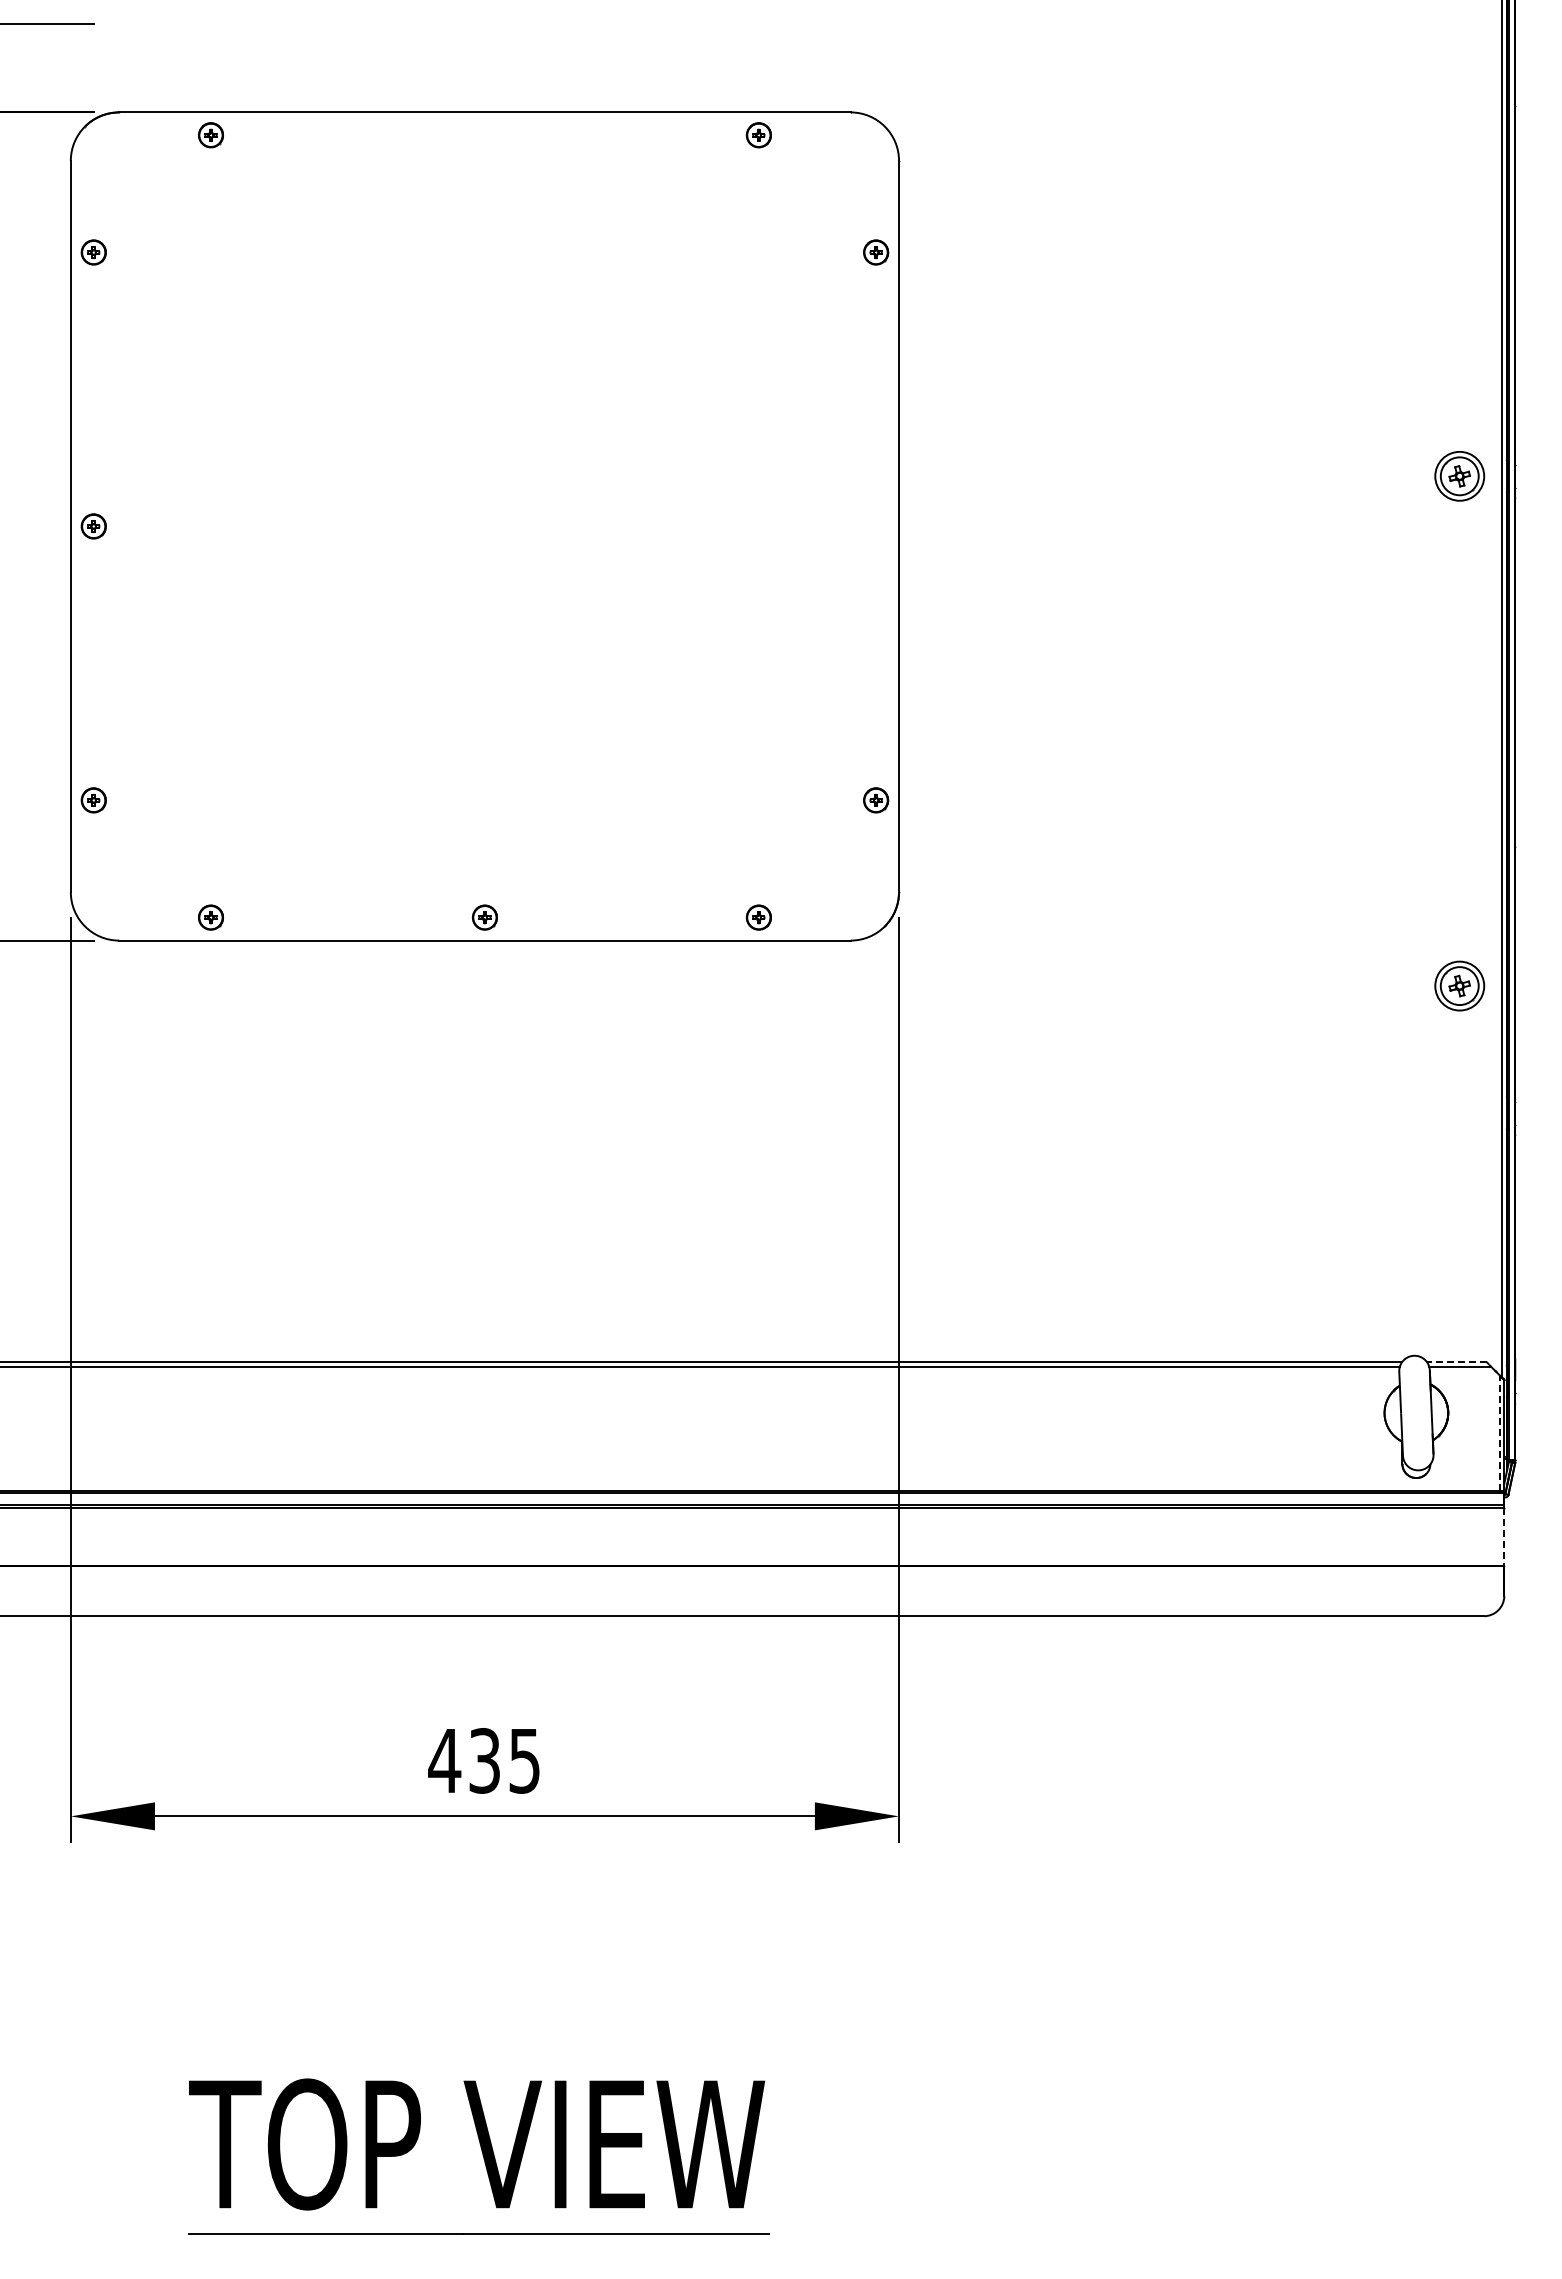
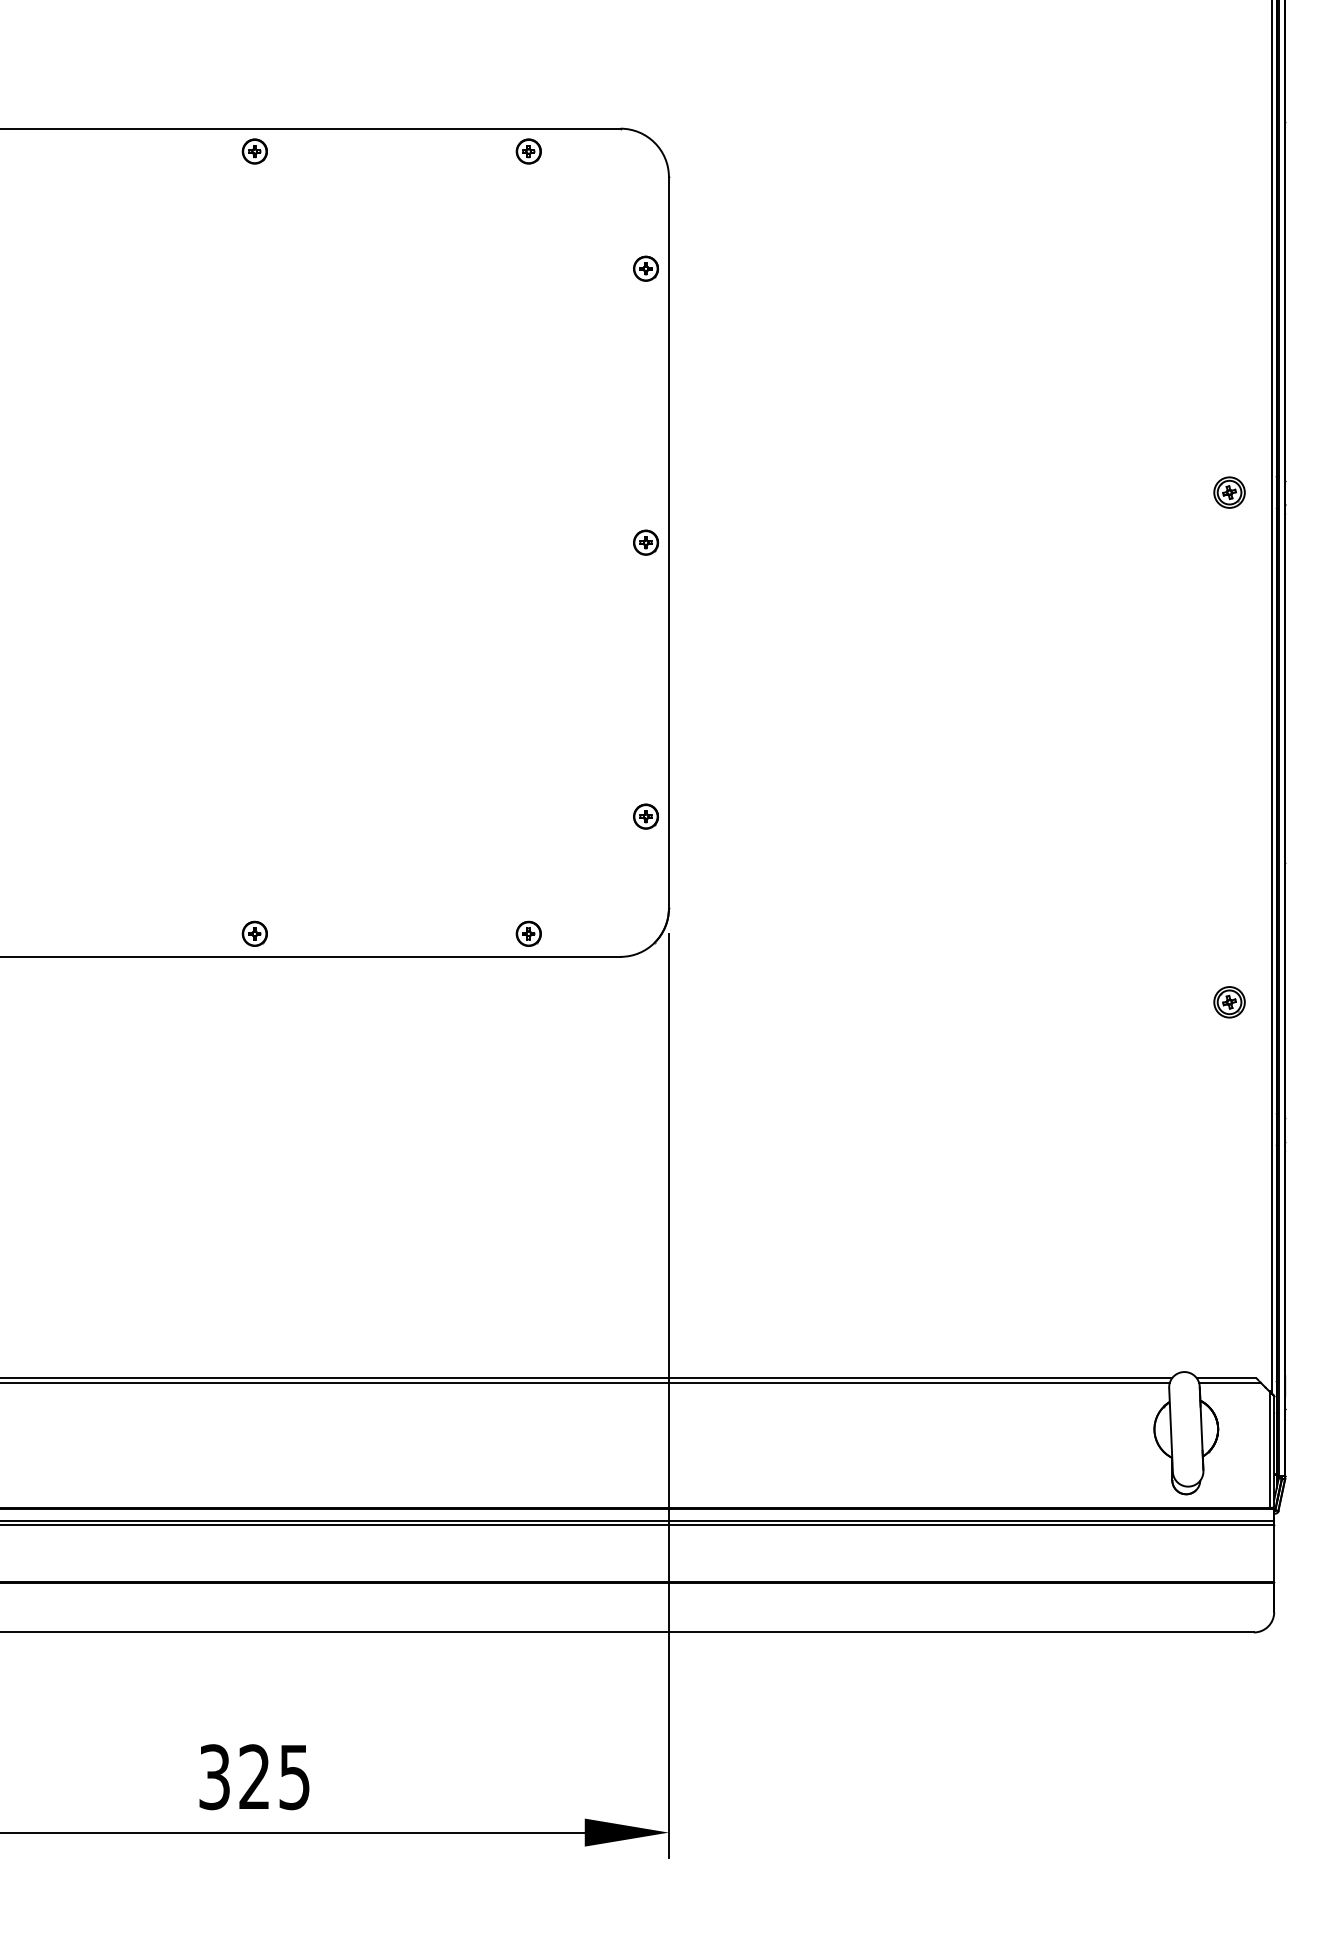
part: (484, 135) -> (254, 151), added
part: (1459, 476) -> (1229, 492), size x0.62
part: (876, 526) -> (646, 542), added
part: (1459, 985) -> (1229, 1001), size x0.62
line: (1456, 1362) -> (1226, 1378), dashed -> solid
line: (1499, 1432) -> (1269, 1448), dashed -> solid
line: (1504, 1536) -> (1274, 1552), dashed -> solid
text: (463, 1760) -> (233, 1776), 435 -> 325

